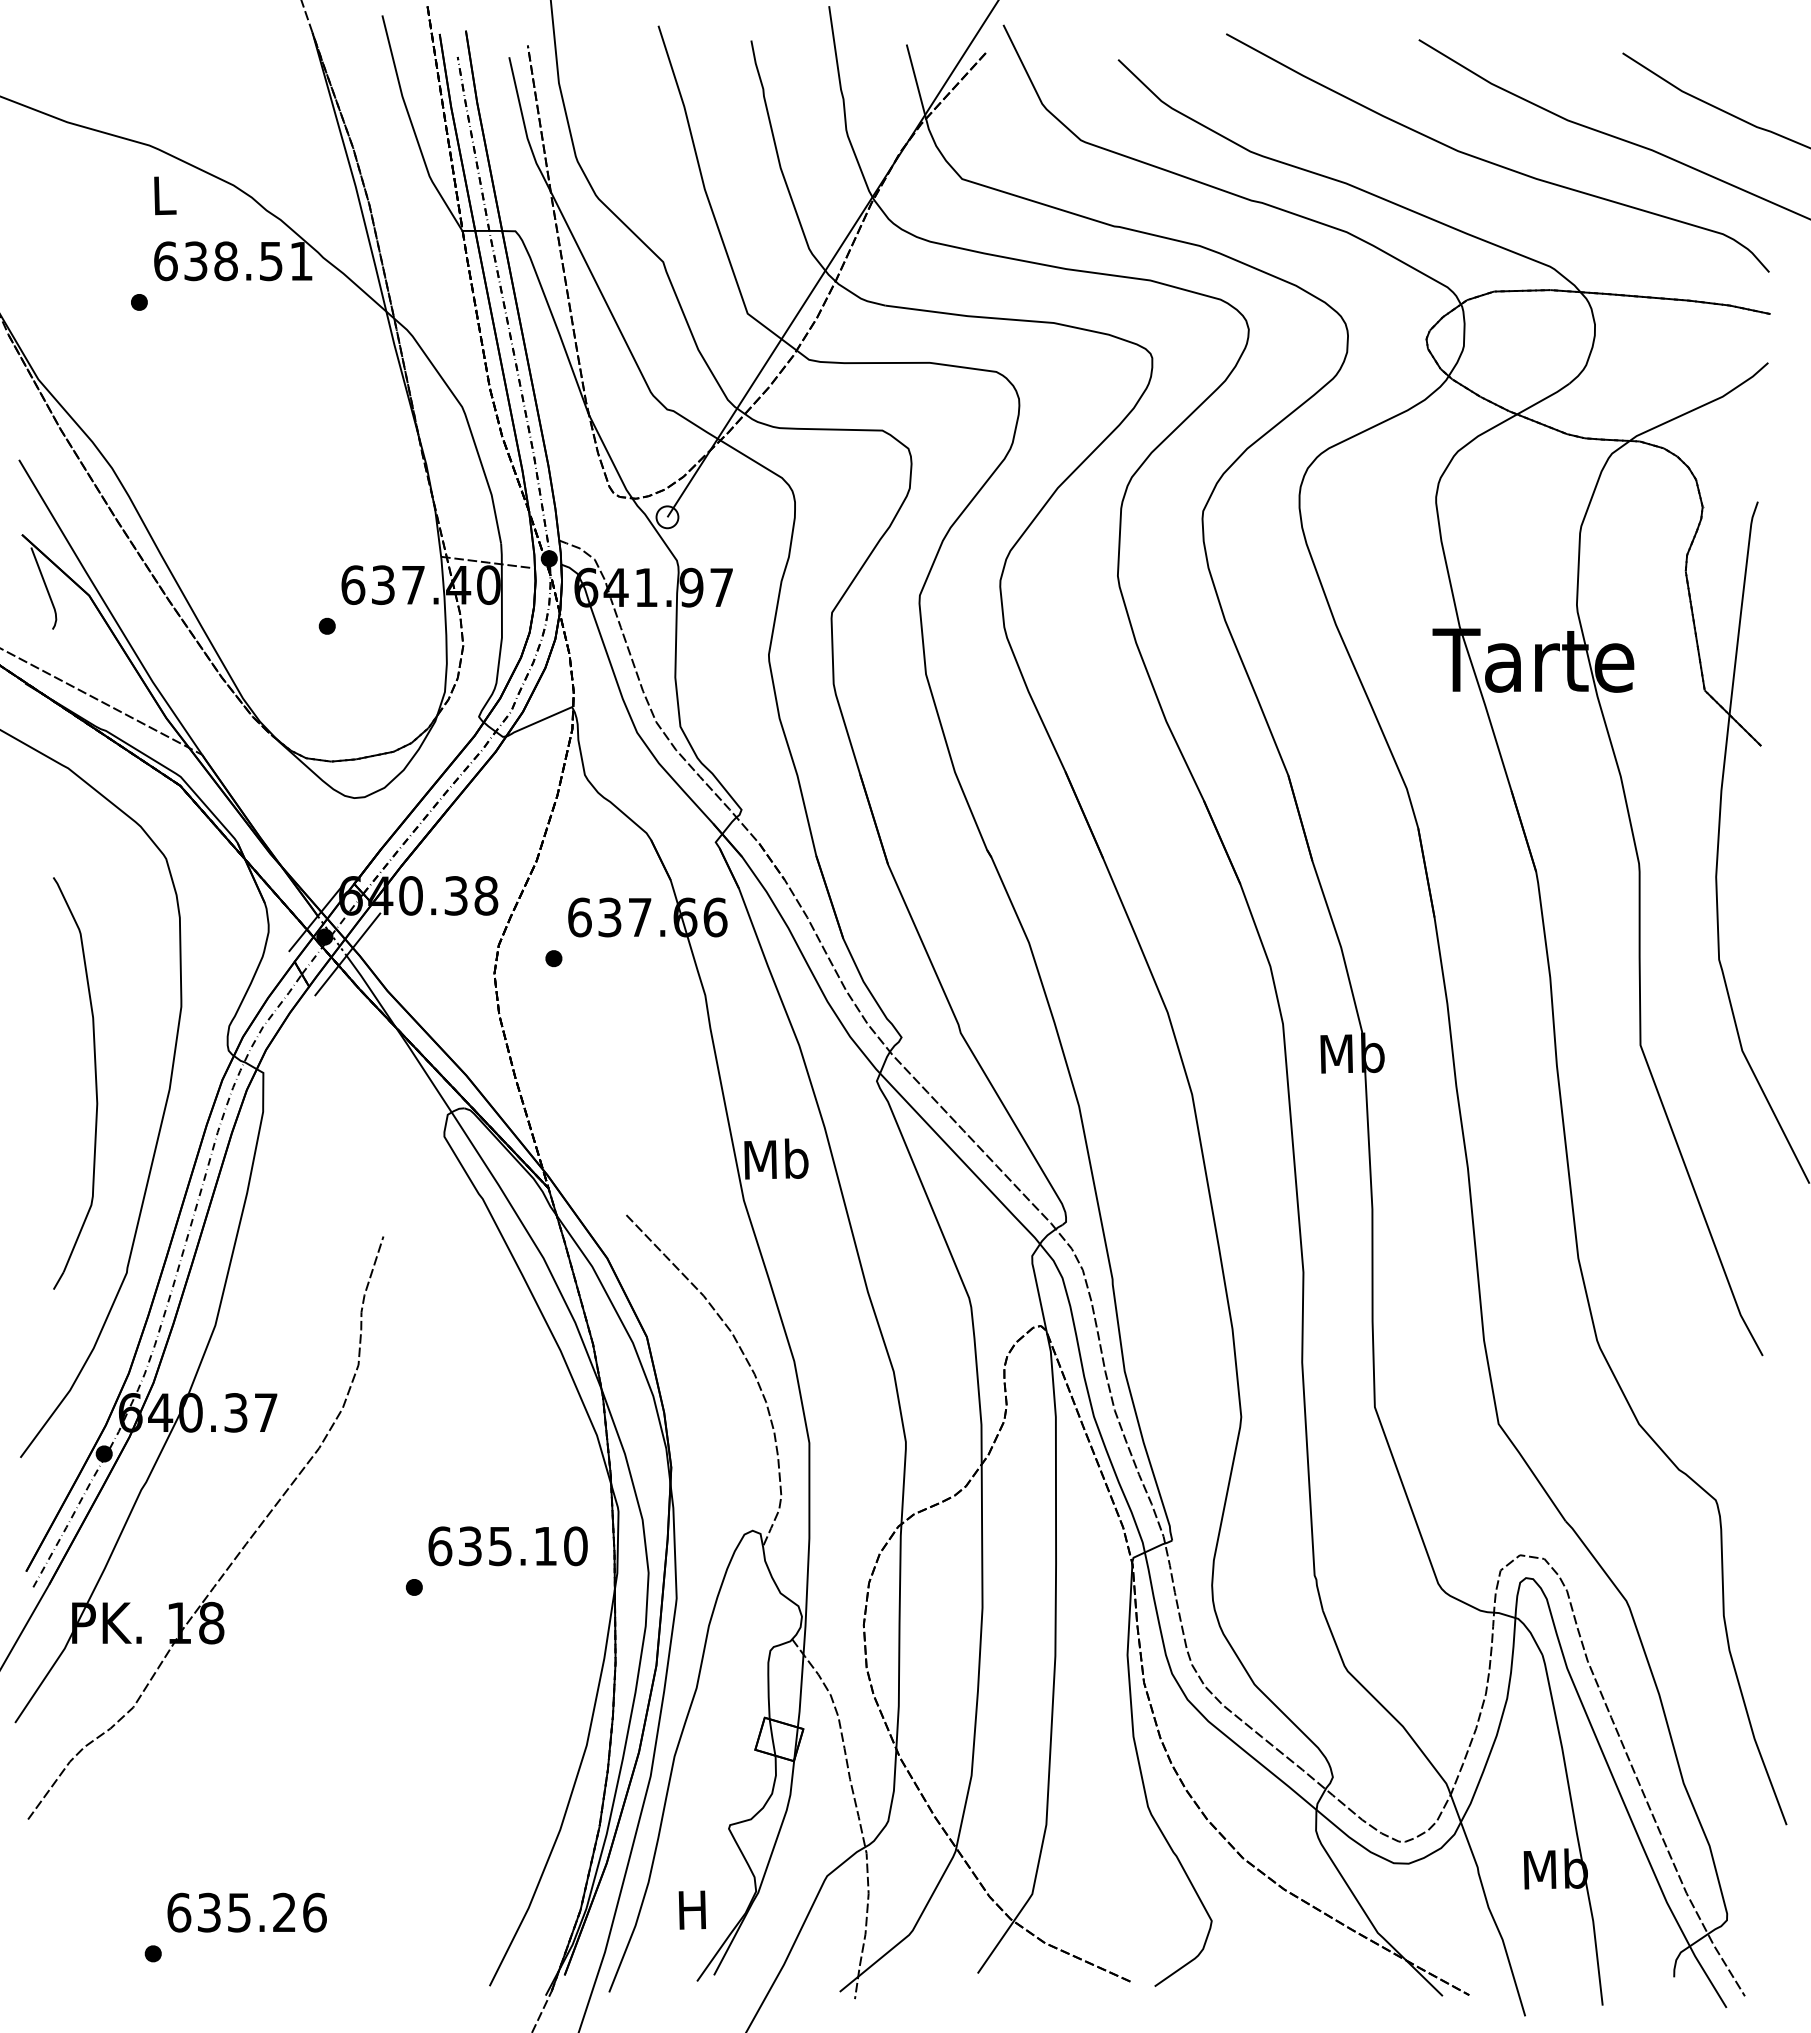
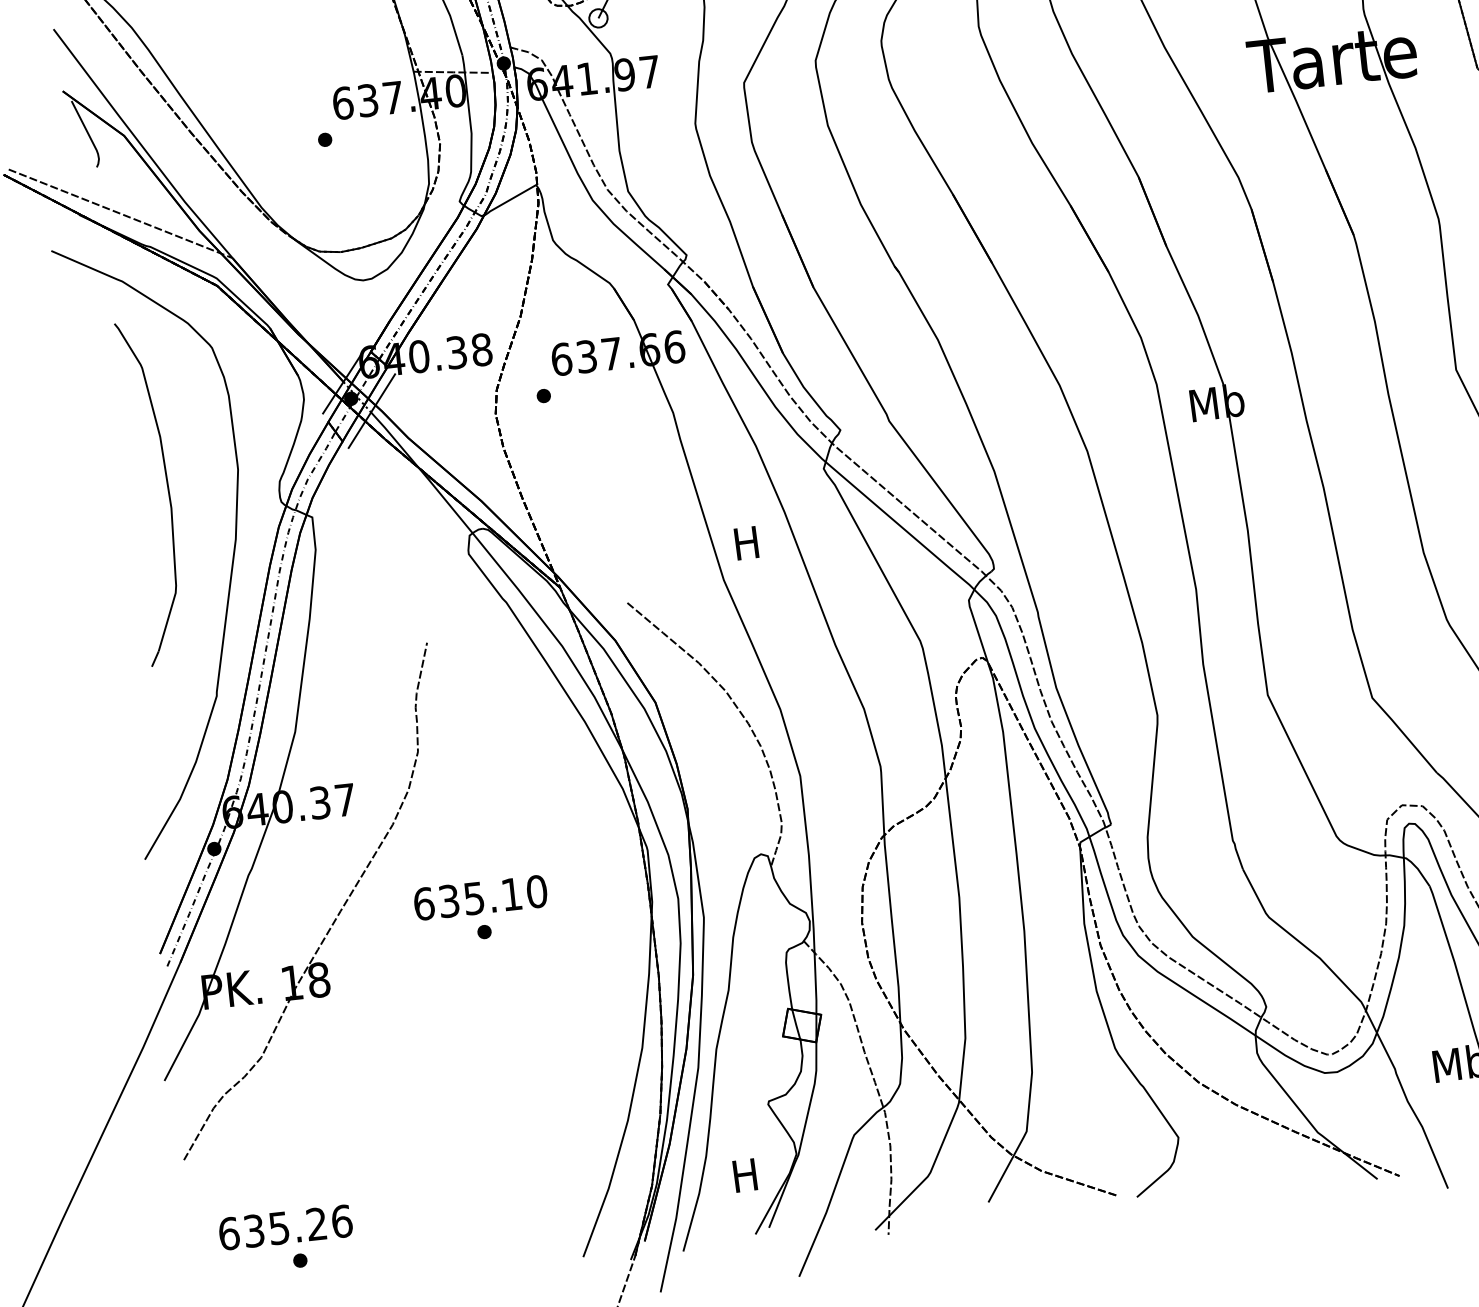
part: (95, 1083) -> (168, 491), moved
text: (776, 1158) -> (747, 542), Mb -> H
text: (507, 1546) -> (480, 898), moved
text: (246, 1912) -> (285, 1227), moved

